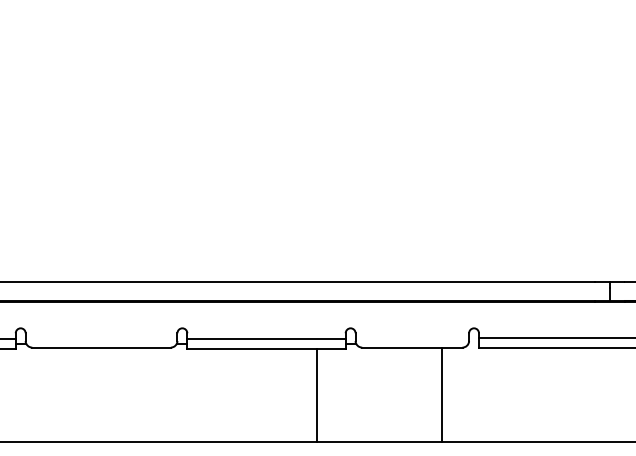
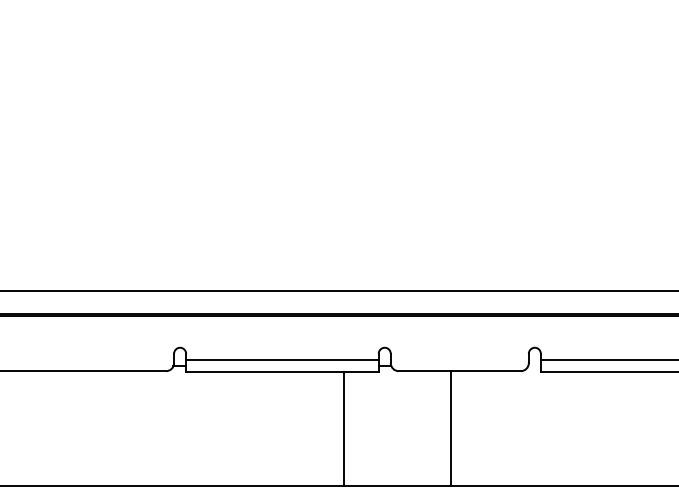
line: (442, 394) -> (451, 428), moved

